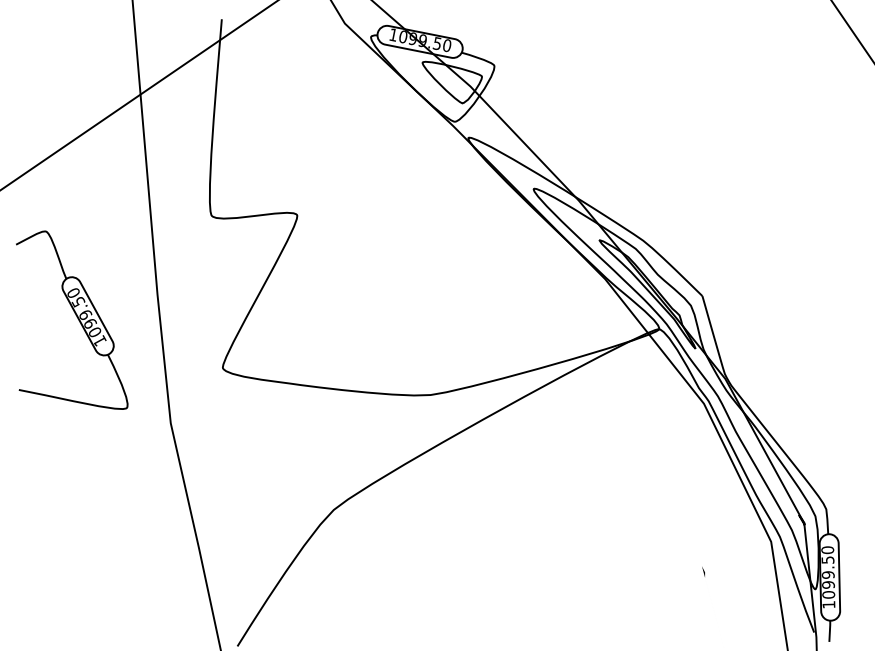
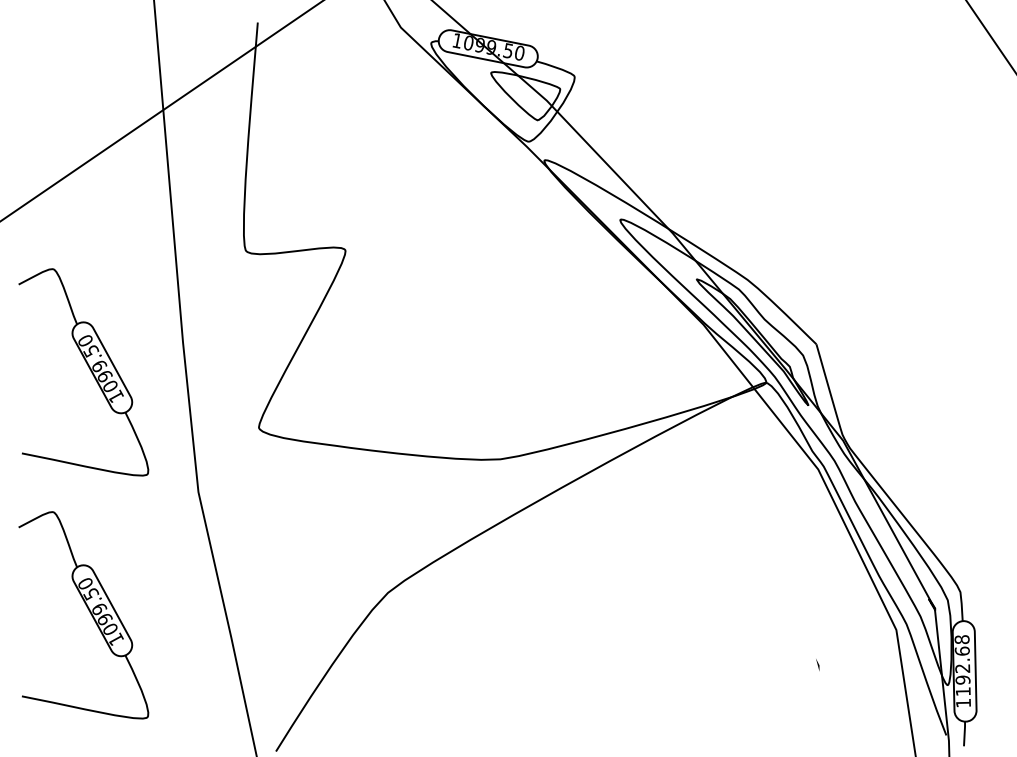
part: (72, 528) -> (84, 614), added
text: (828, 572) -> (962, 665), 1099.50 -> 1192.68

